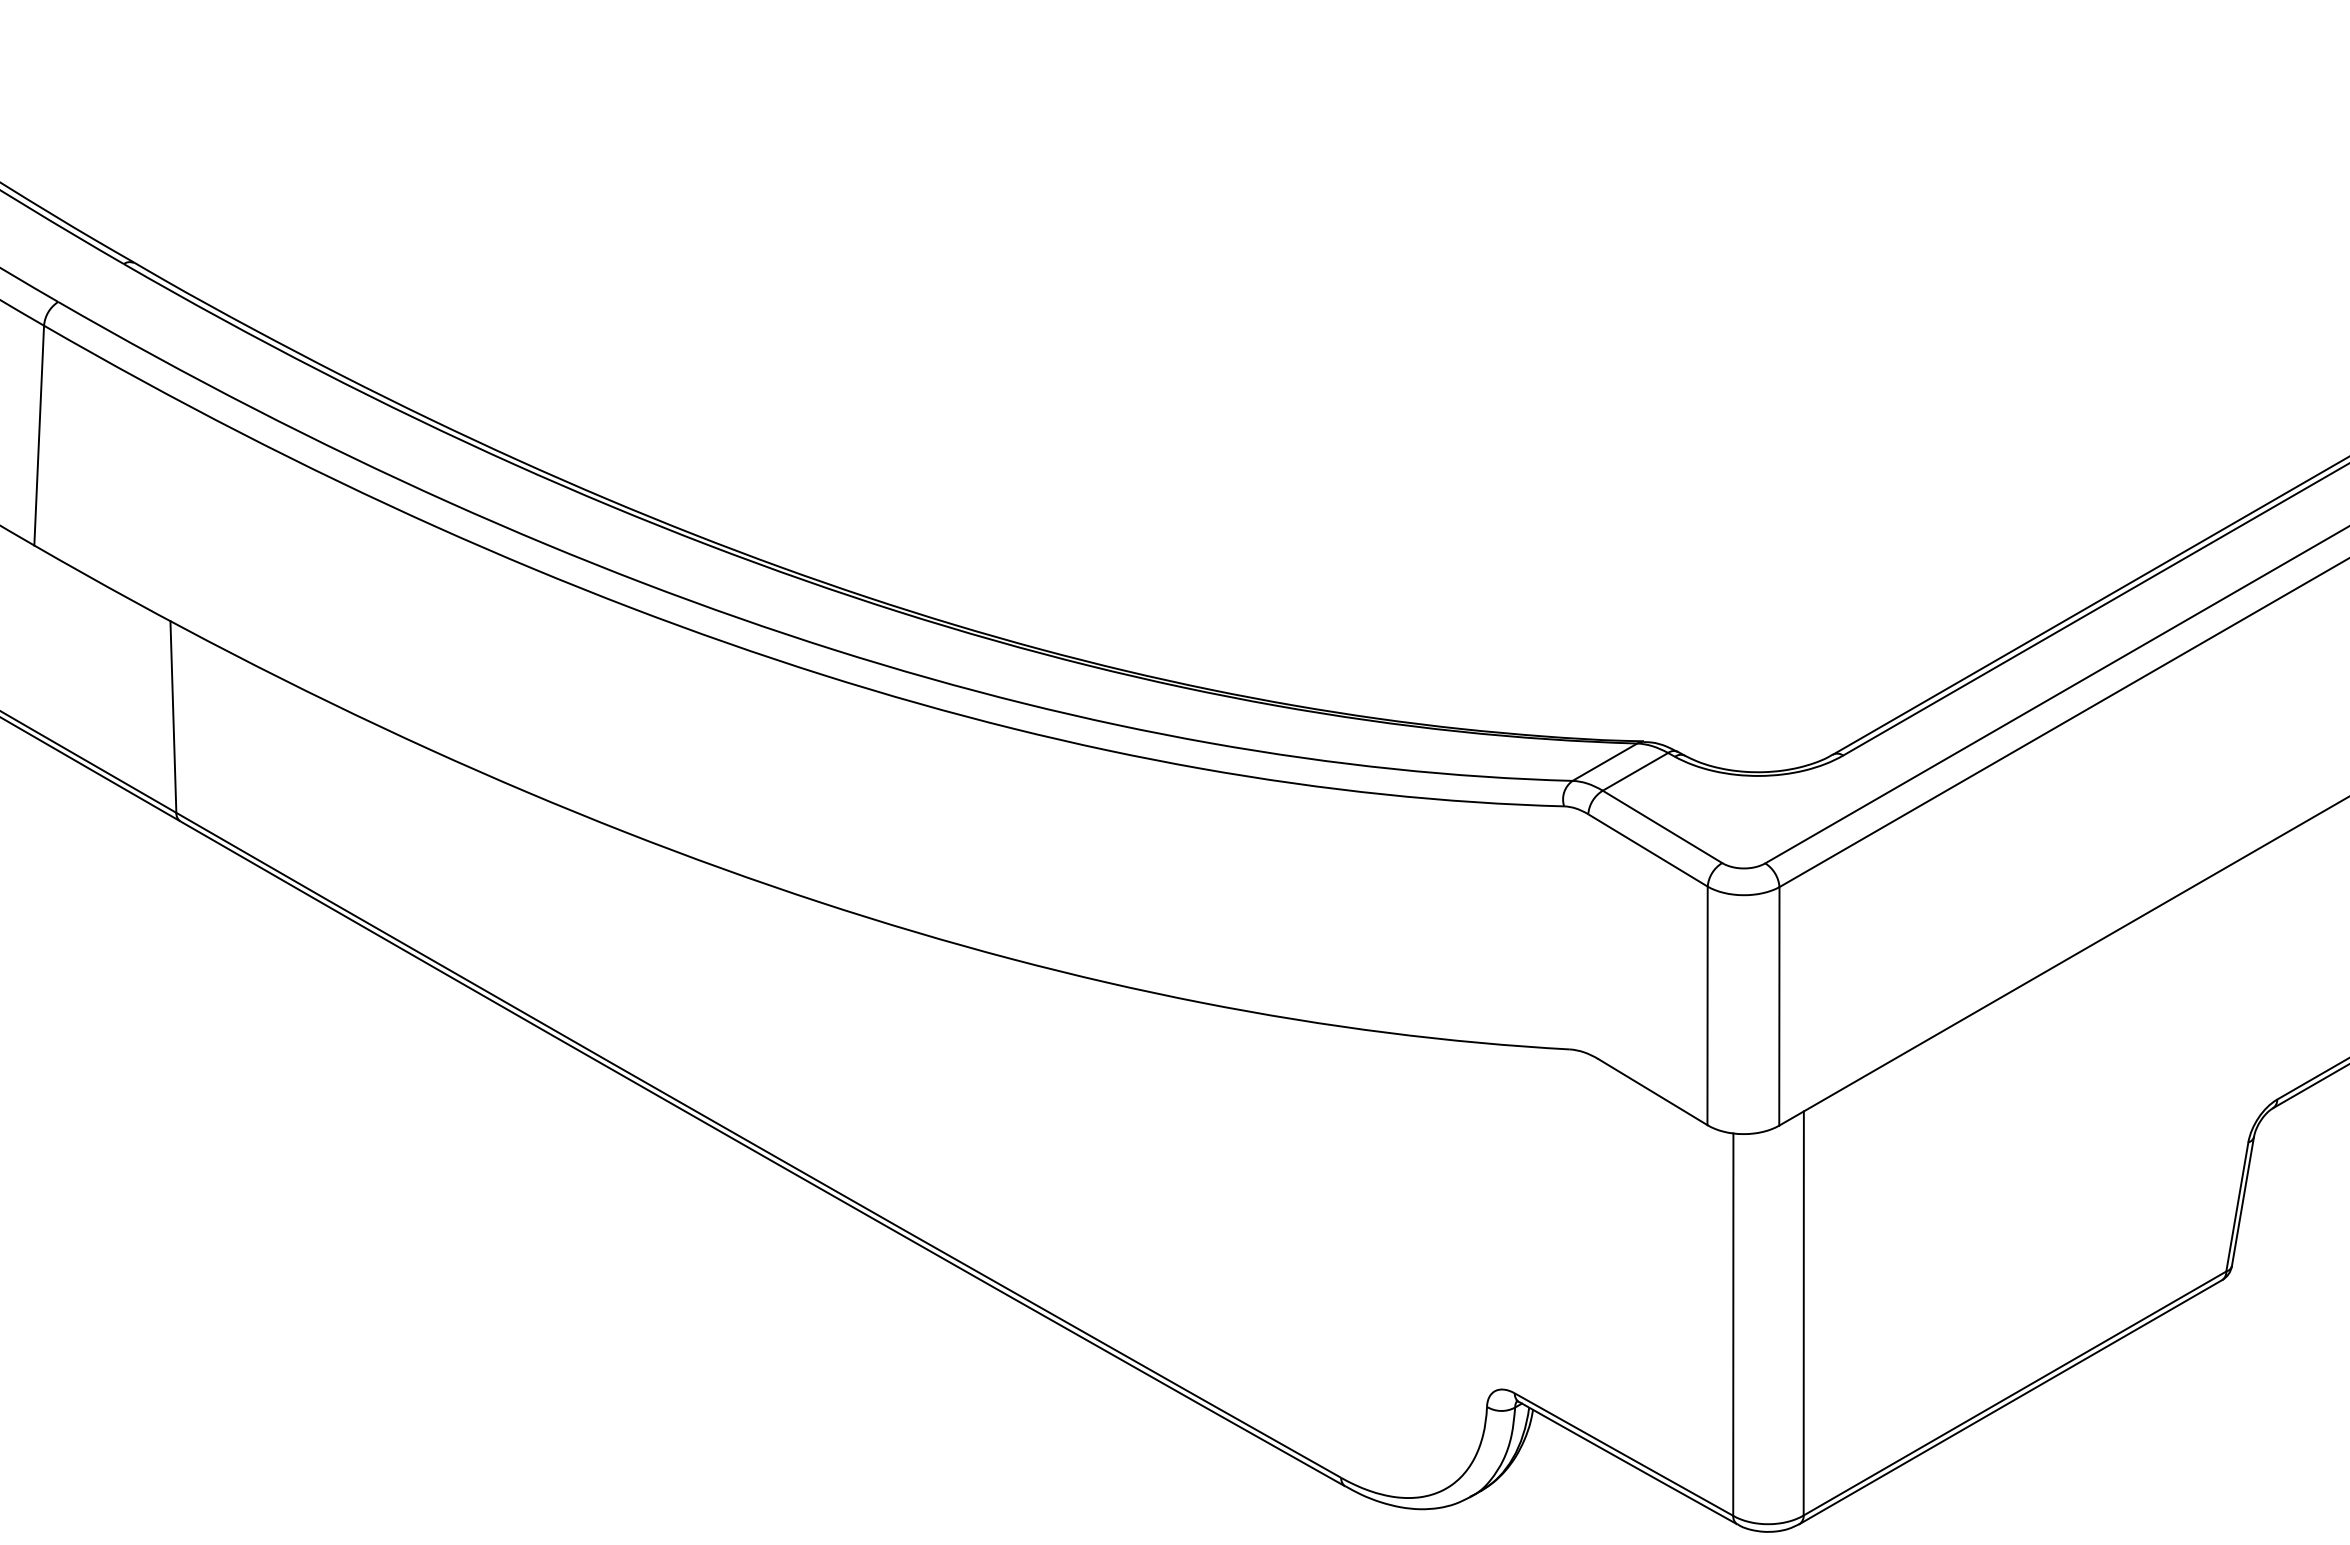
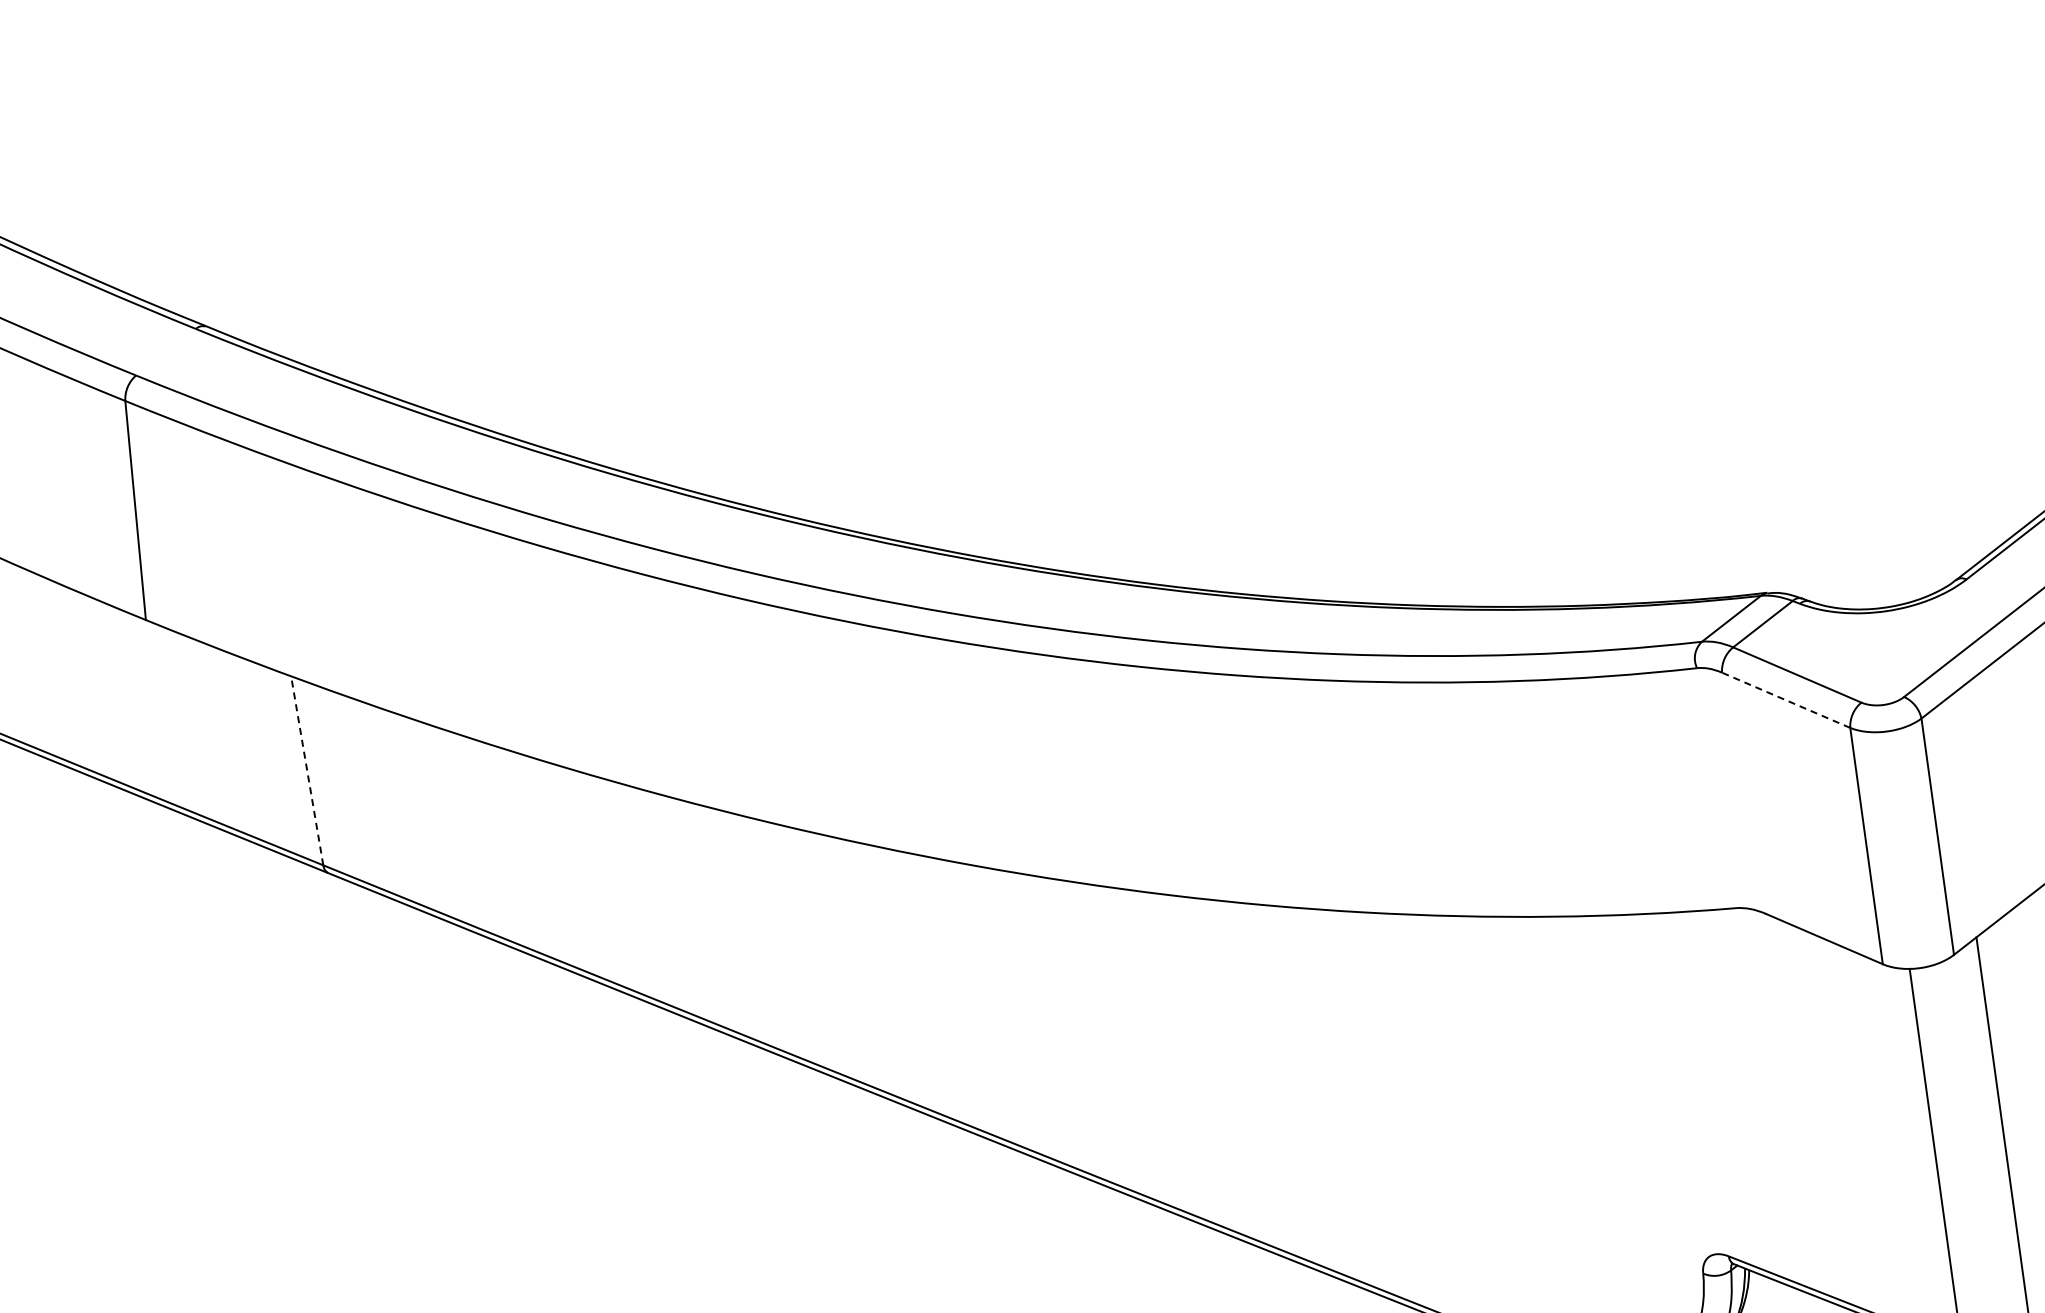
line: (173, 717) -> (307, 771), solid -> dashed
line: (1648, 850) -> (1786, 700), solid -> dashed

